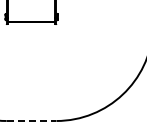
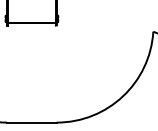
line: (31, 120) -> (31, 122), dashed -> solid

